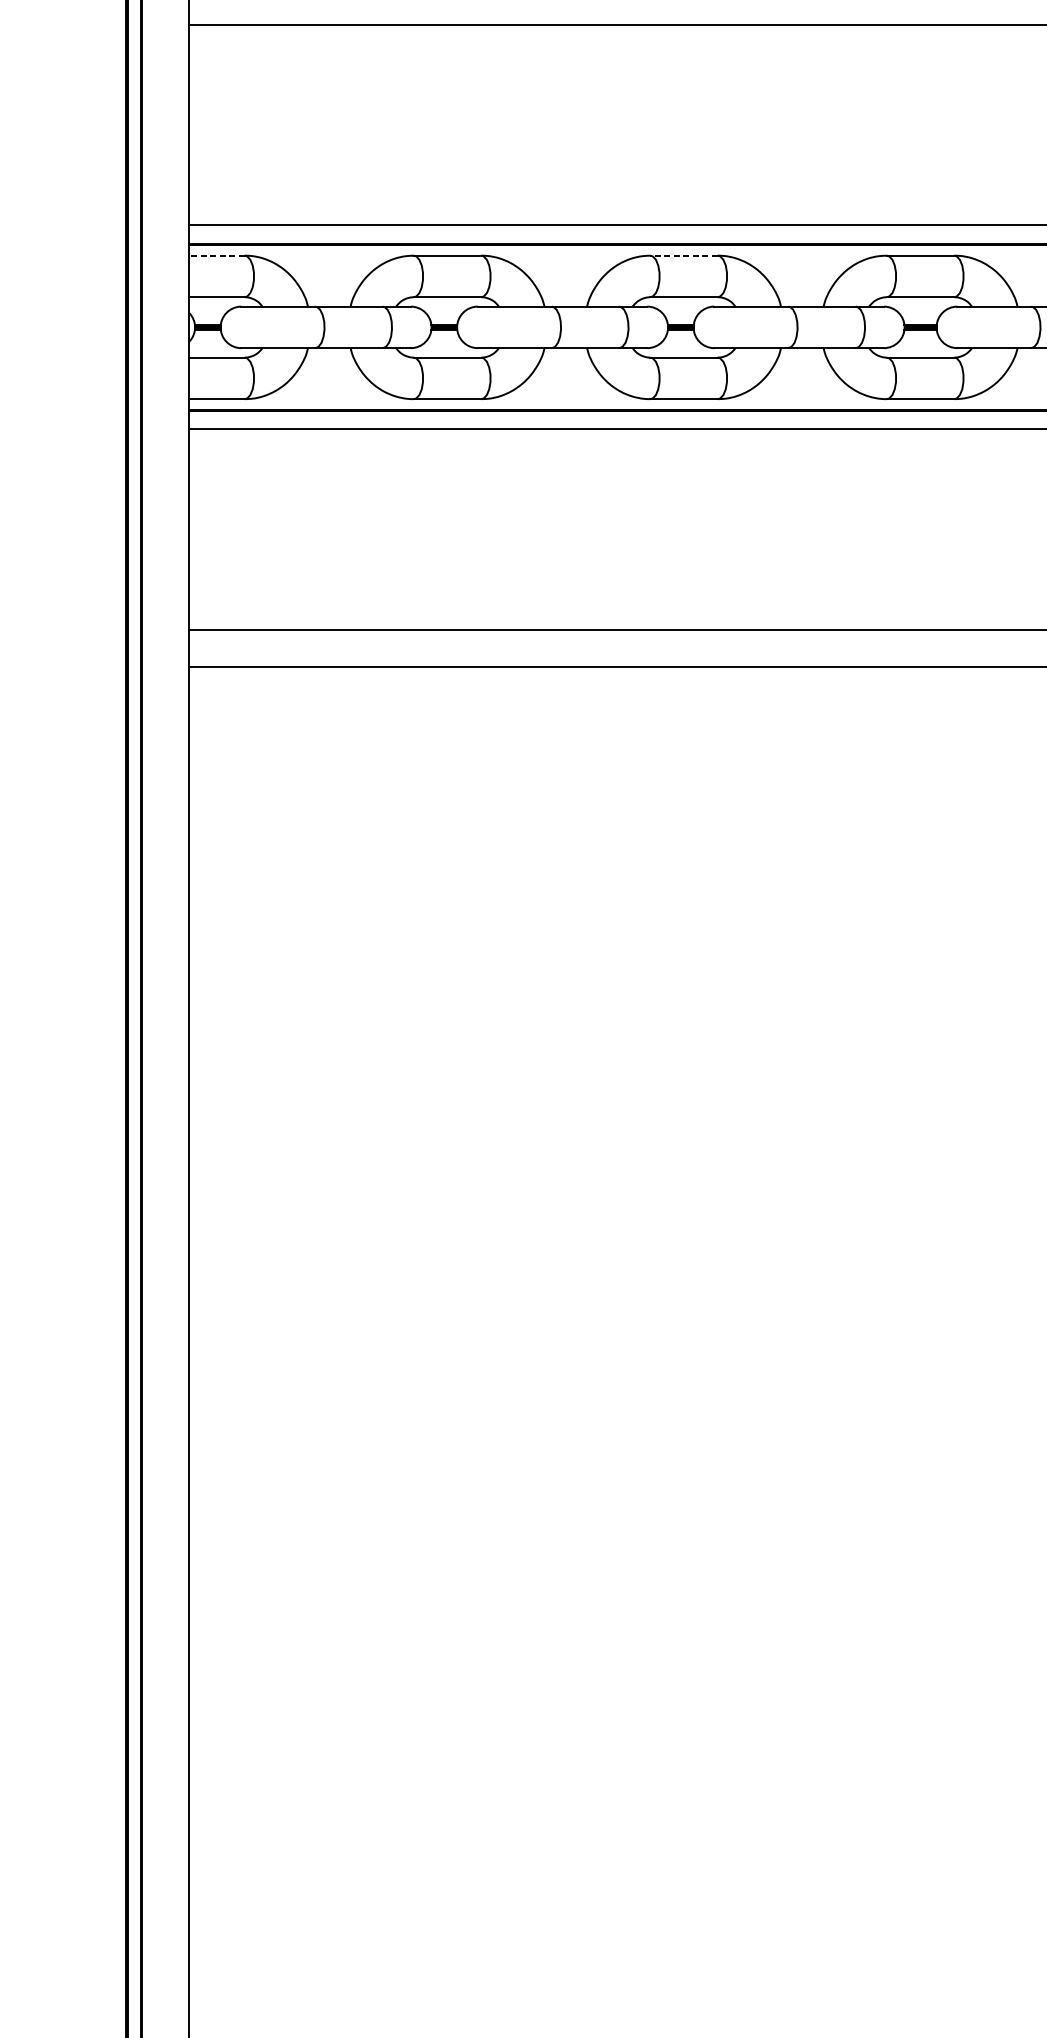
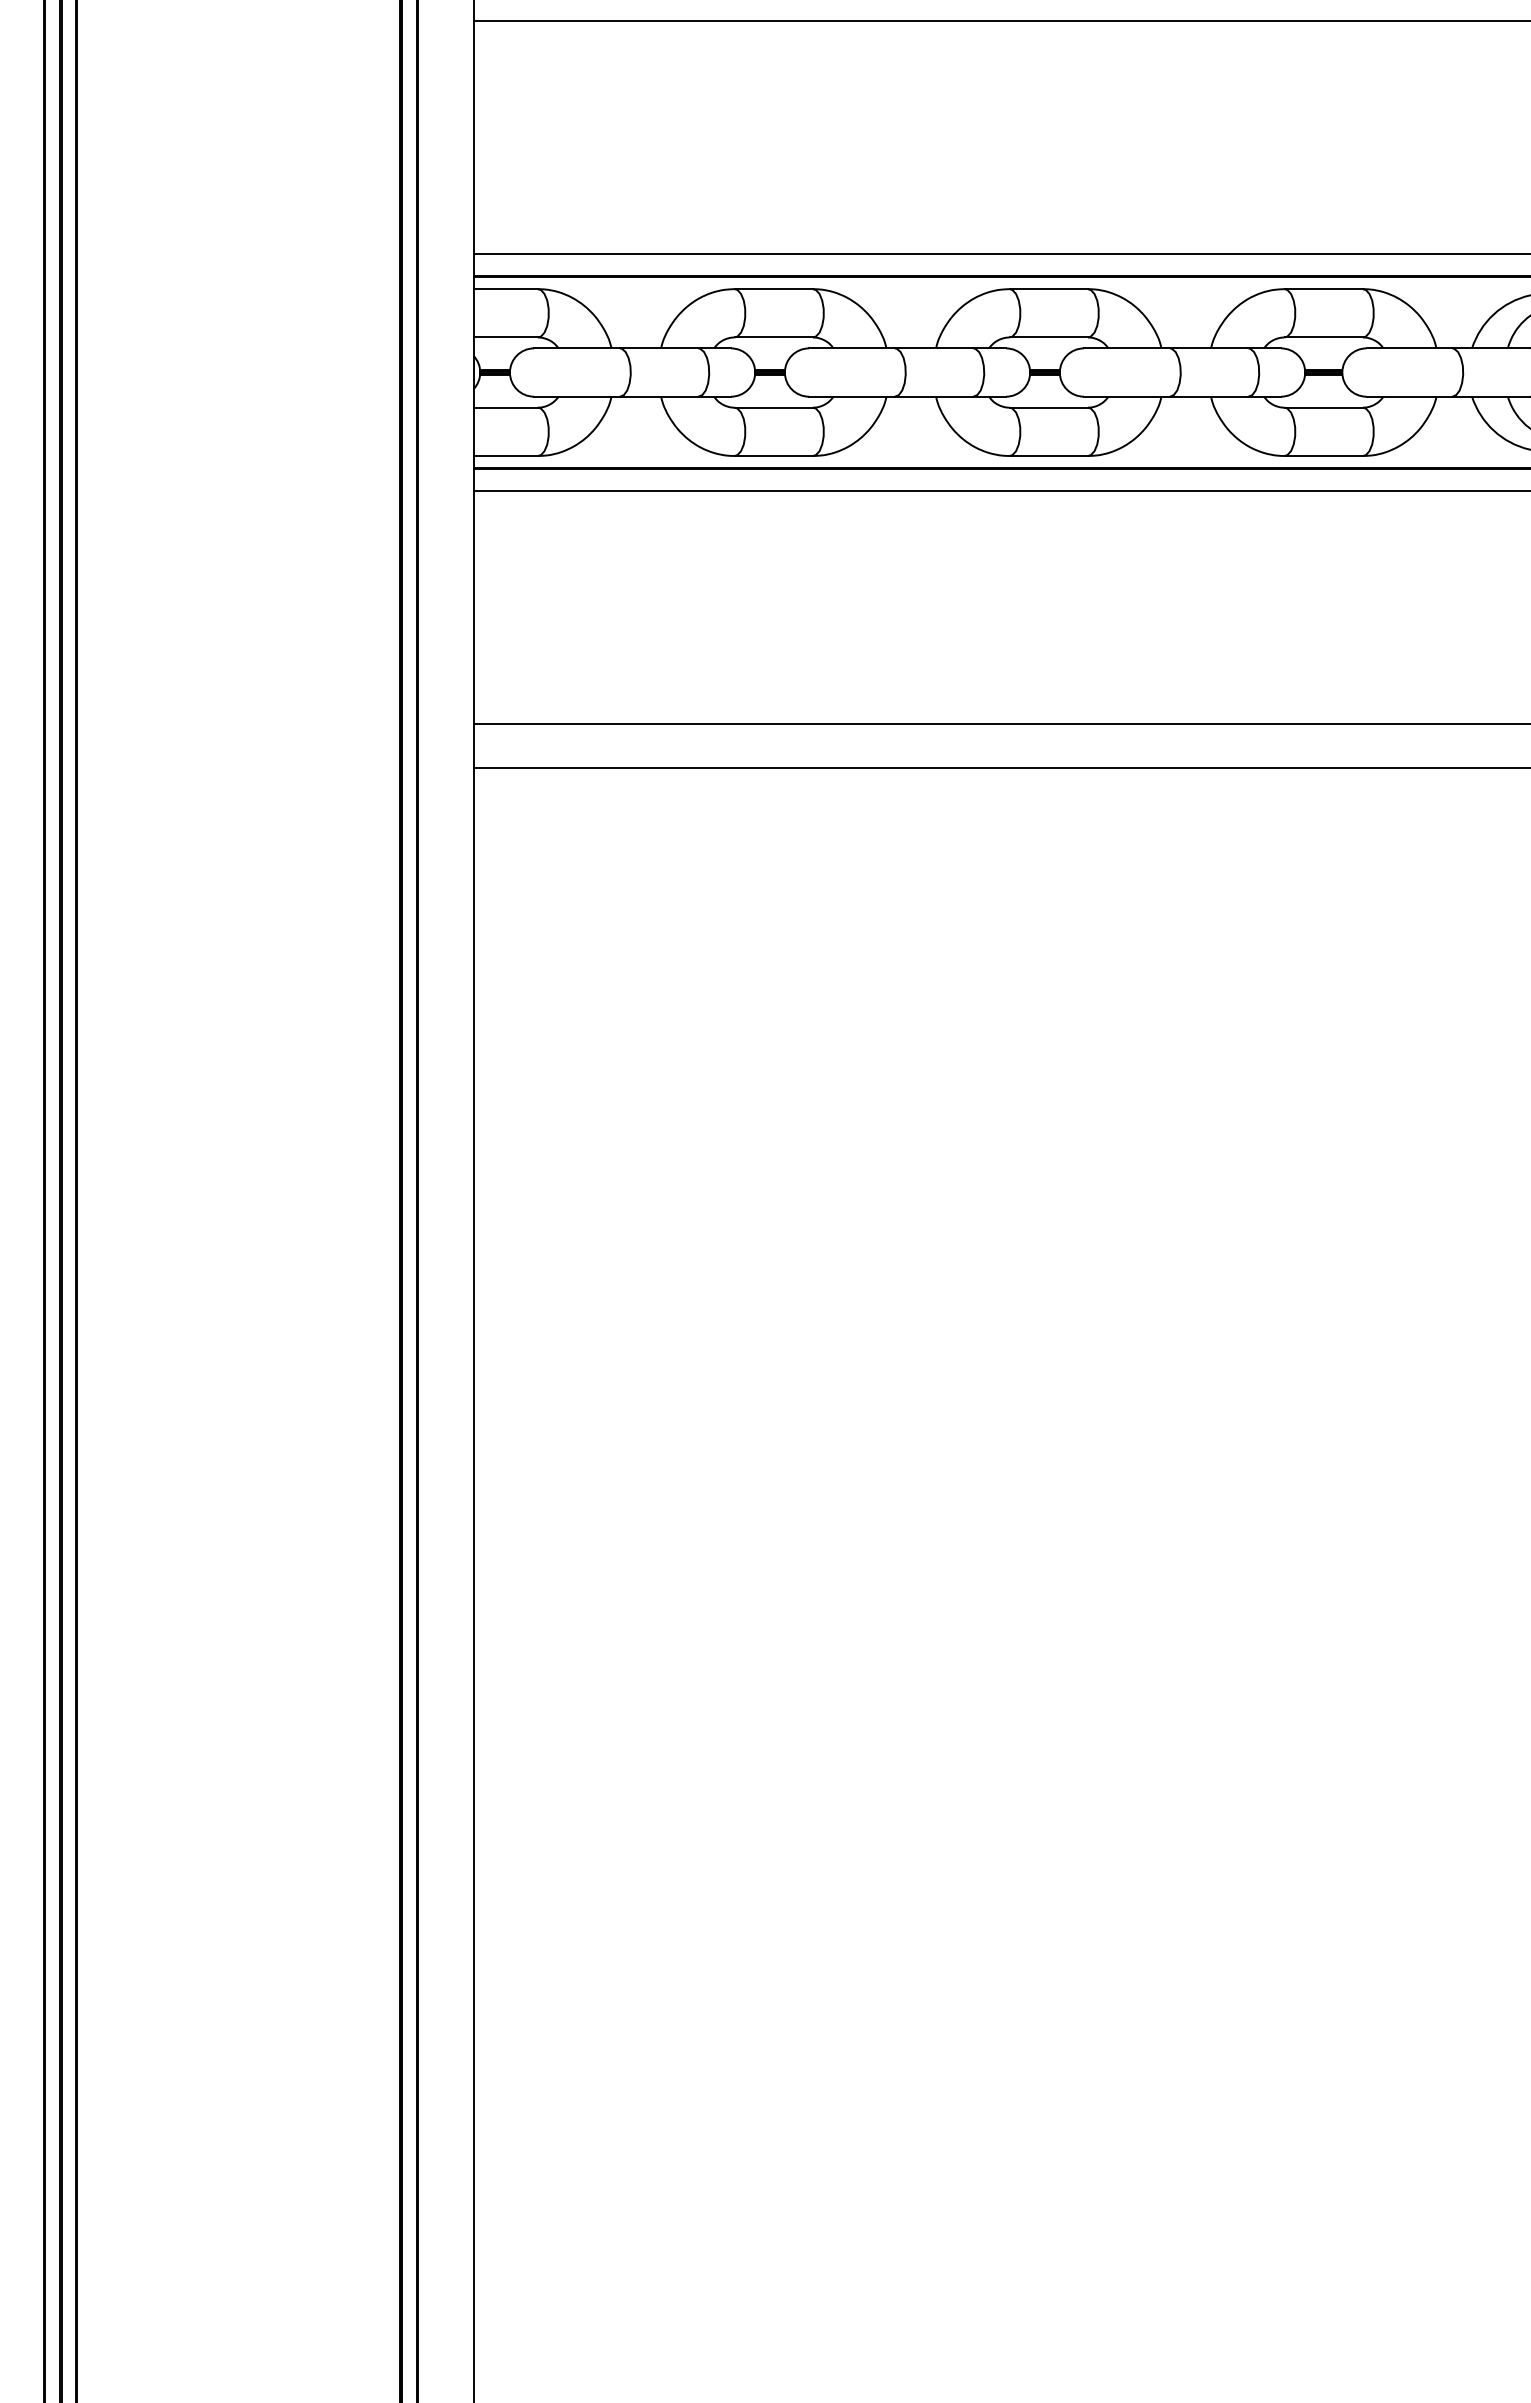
line: (216, 255) -> (505, 289), dashed -> solid
line: (683, 255) -> (1048, 289), dashed -> solid

